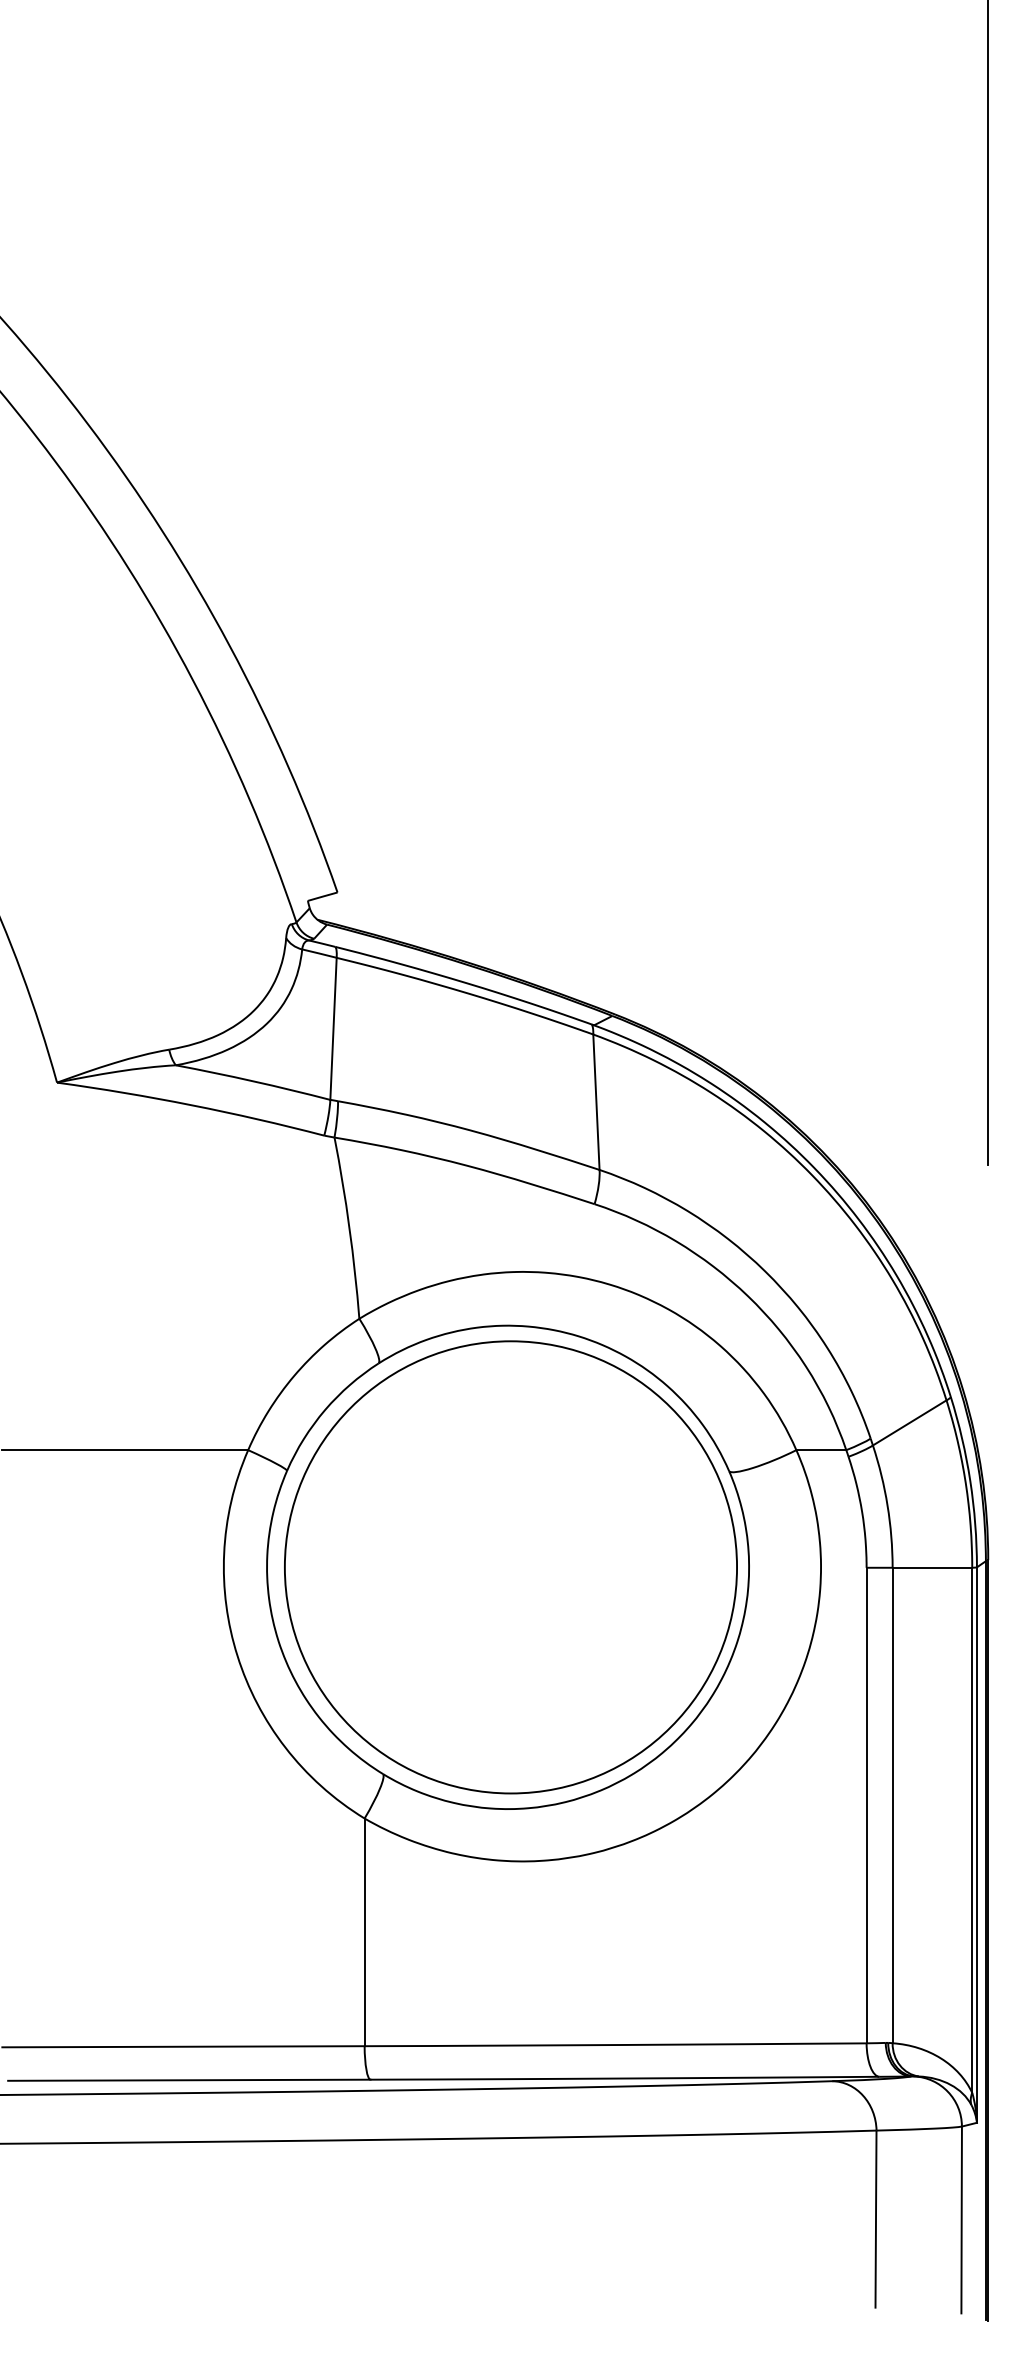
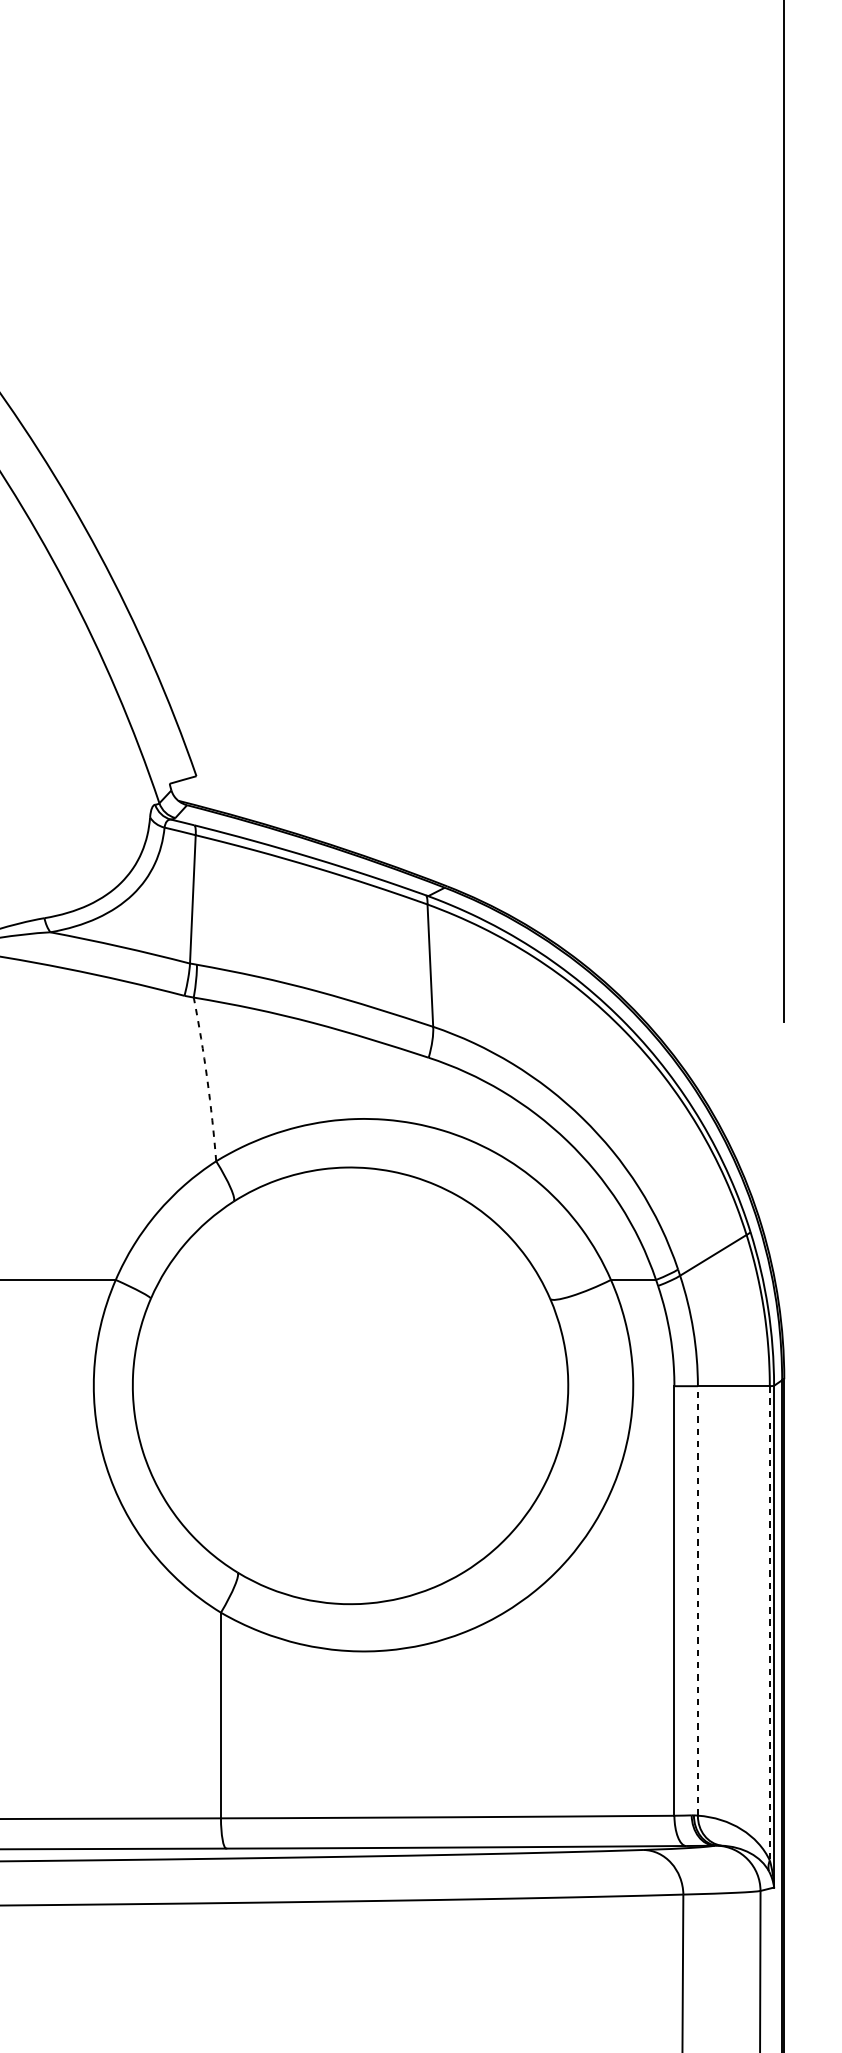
arc: (349, 1227) -> (207, 1078), solid -> dashed
circle: (510, 1567) -> (352, 1385), removed
line: (892, 1805) -> (697, 1600), solid -> dashed
line: (972, 1830) -> (770, 1623), solid -> dashed

